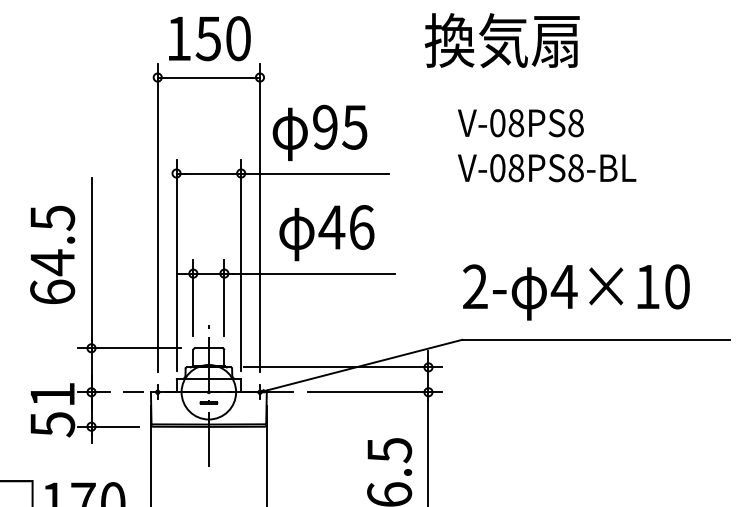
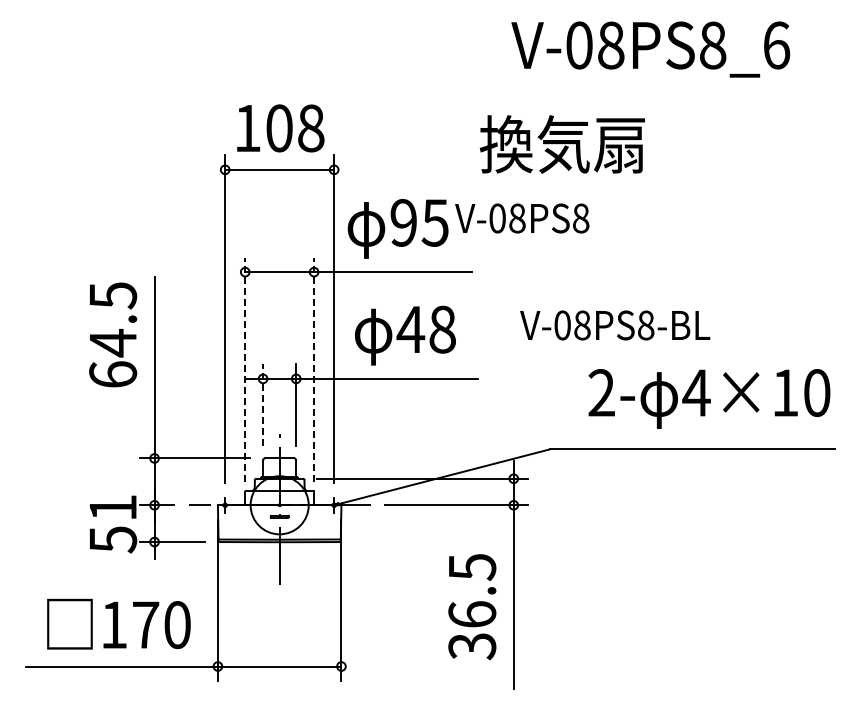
text: (222, 38) -> (294, 128), 150 -> 108
text: (501, 40) -> (561, 144), moved
text: (521, 123) -> (522, 218), moved
text: (547, 168) -> (615, 325), moved
text: (361, 227) -> (442, 329), 46 -> 48
text: (52, 254) -> (113, 334), moved
line: (176, 264) -> (245, 369), solid -> dashed
line: (241, 264) -> (314, 369), solid -> dashed
text: (576, 292) -> (709, 398), moved
line: (193, 298) -> (263, 405), solid -> dashed

